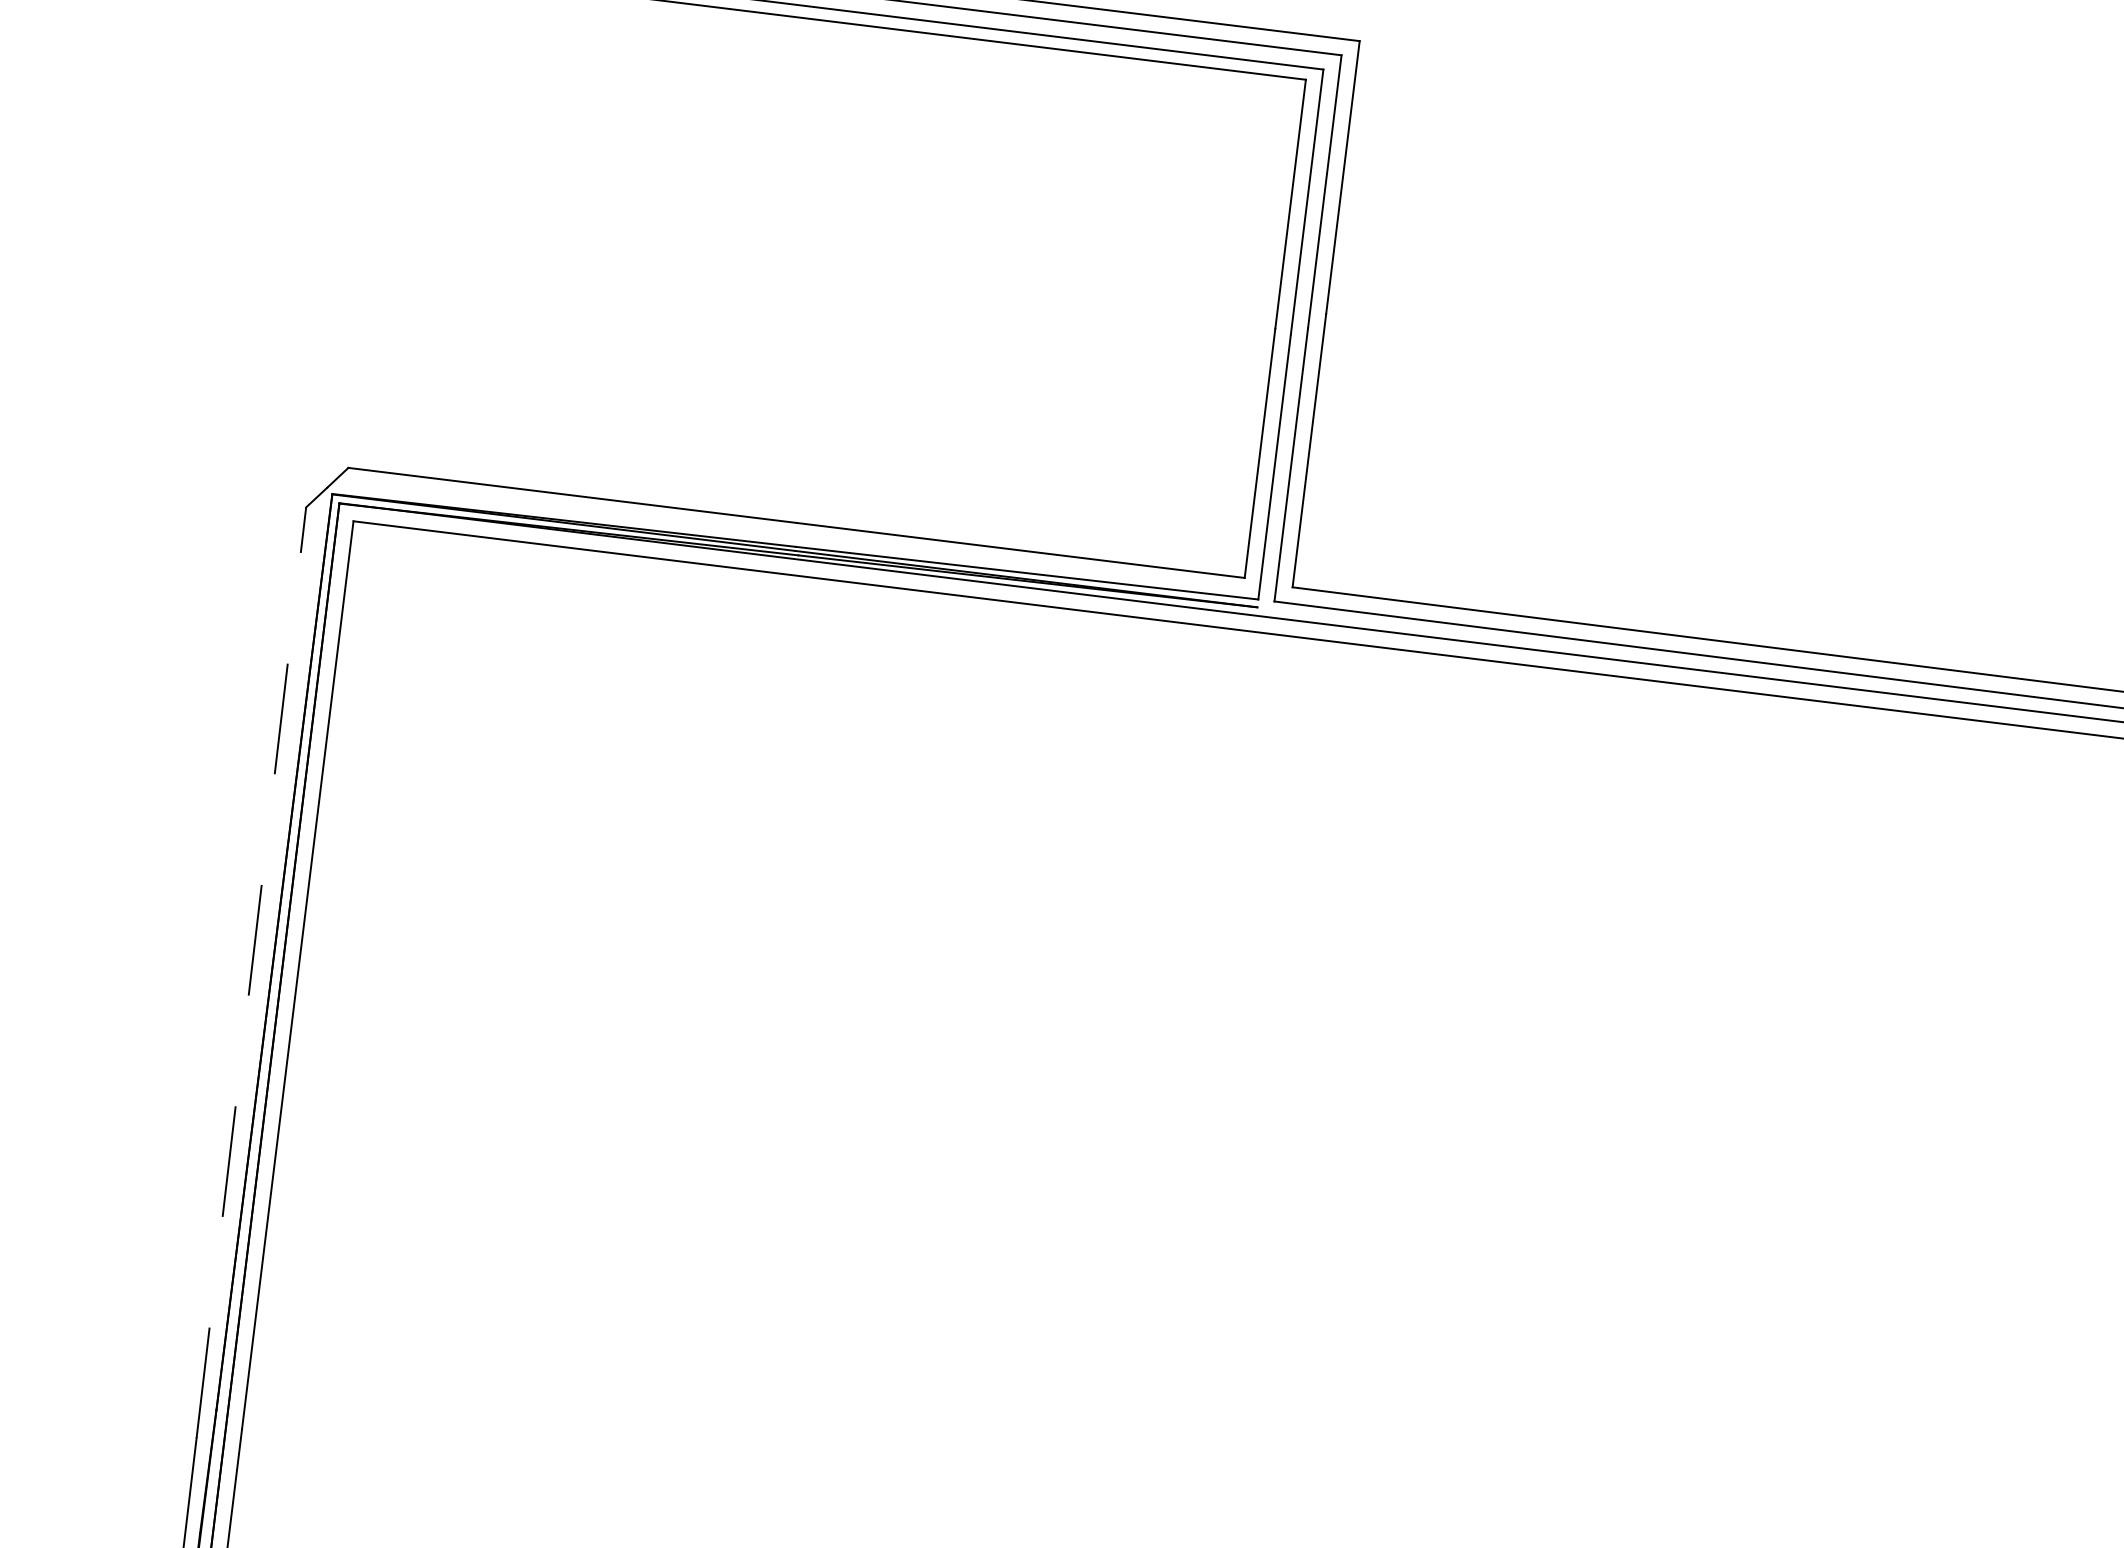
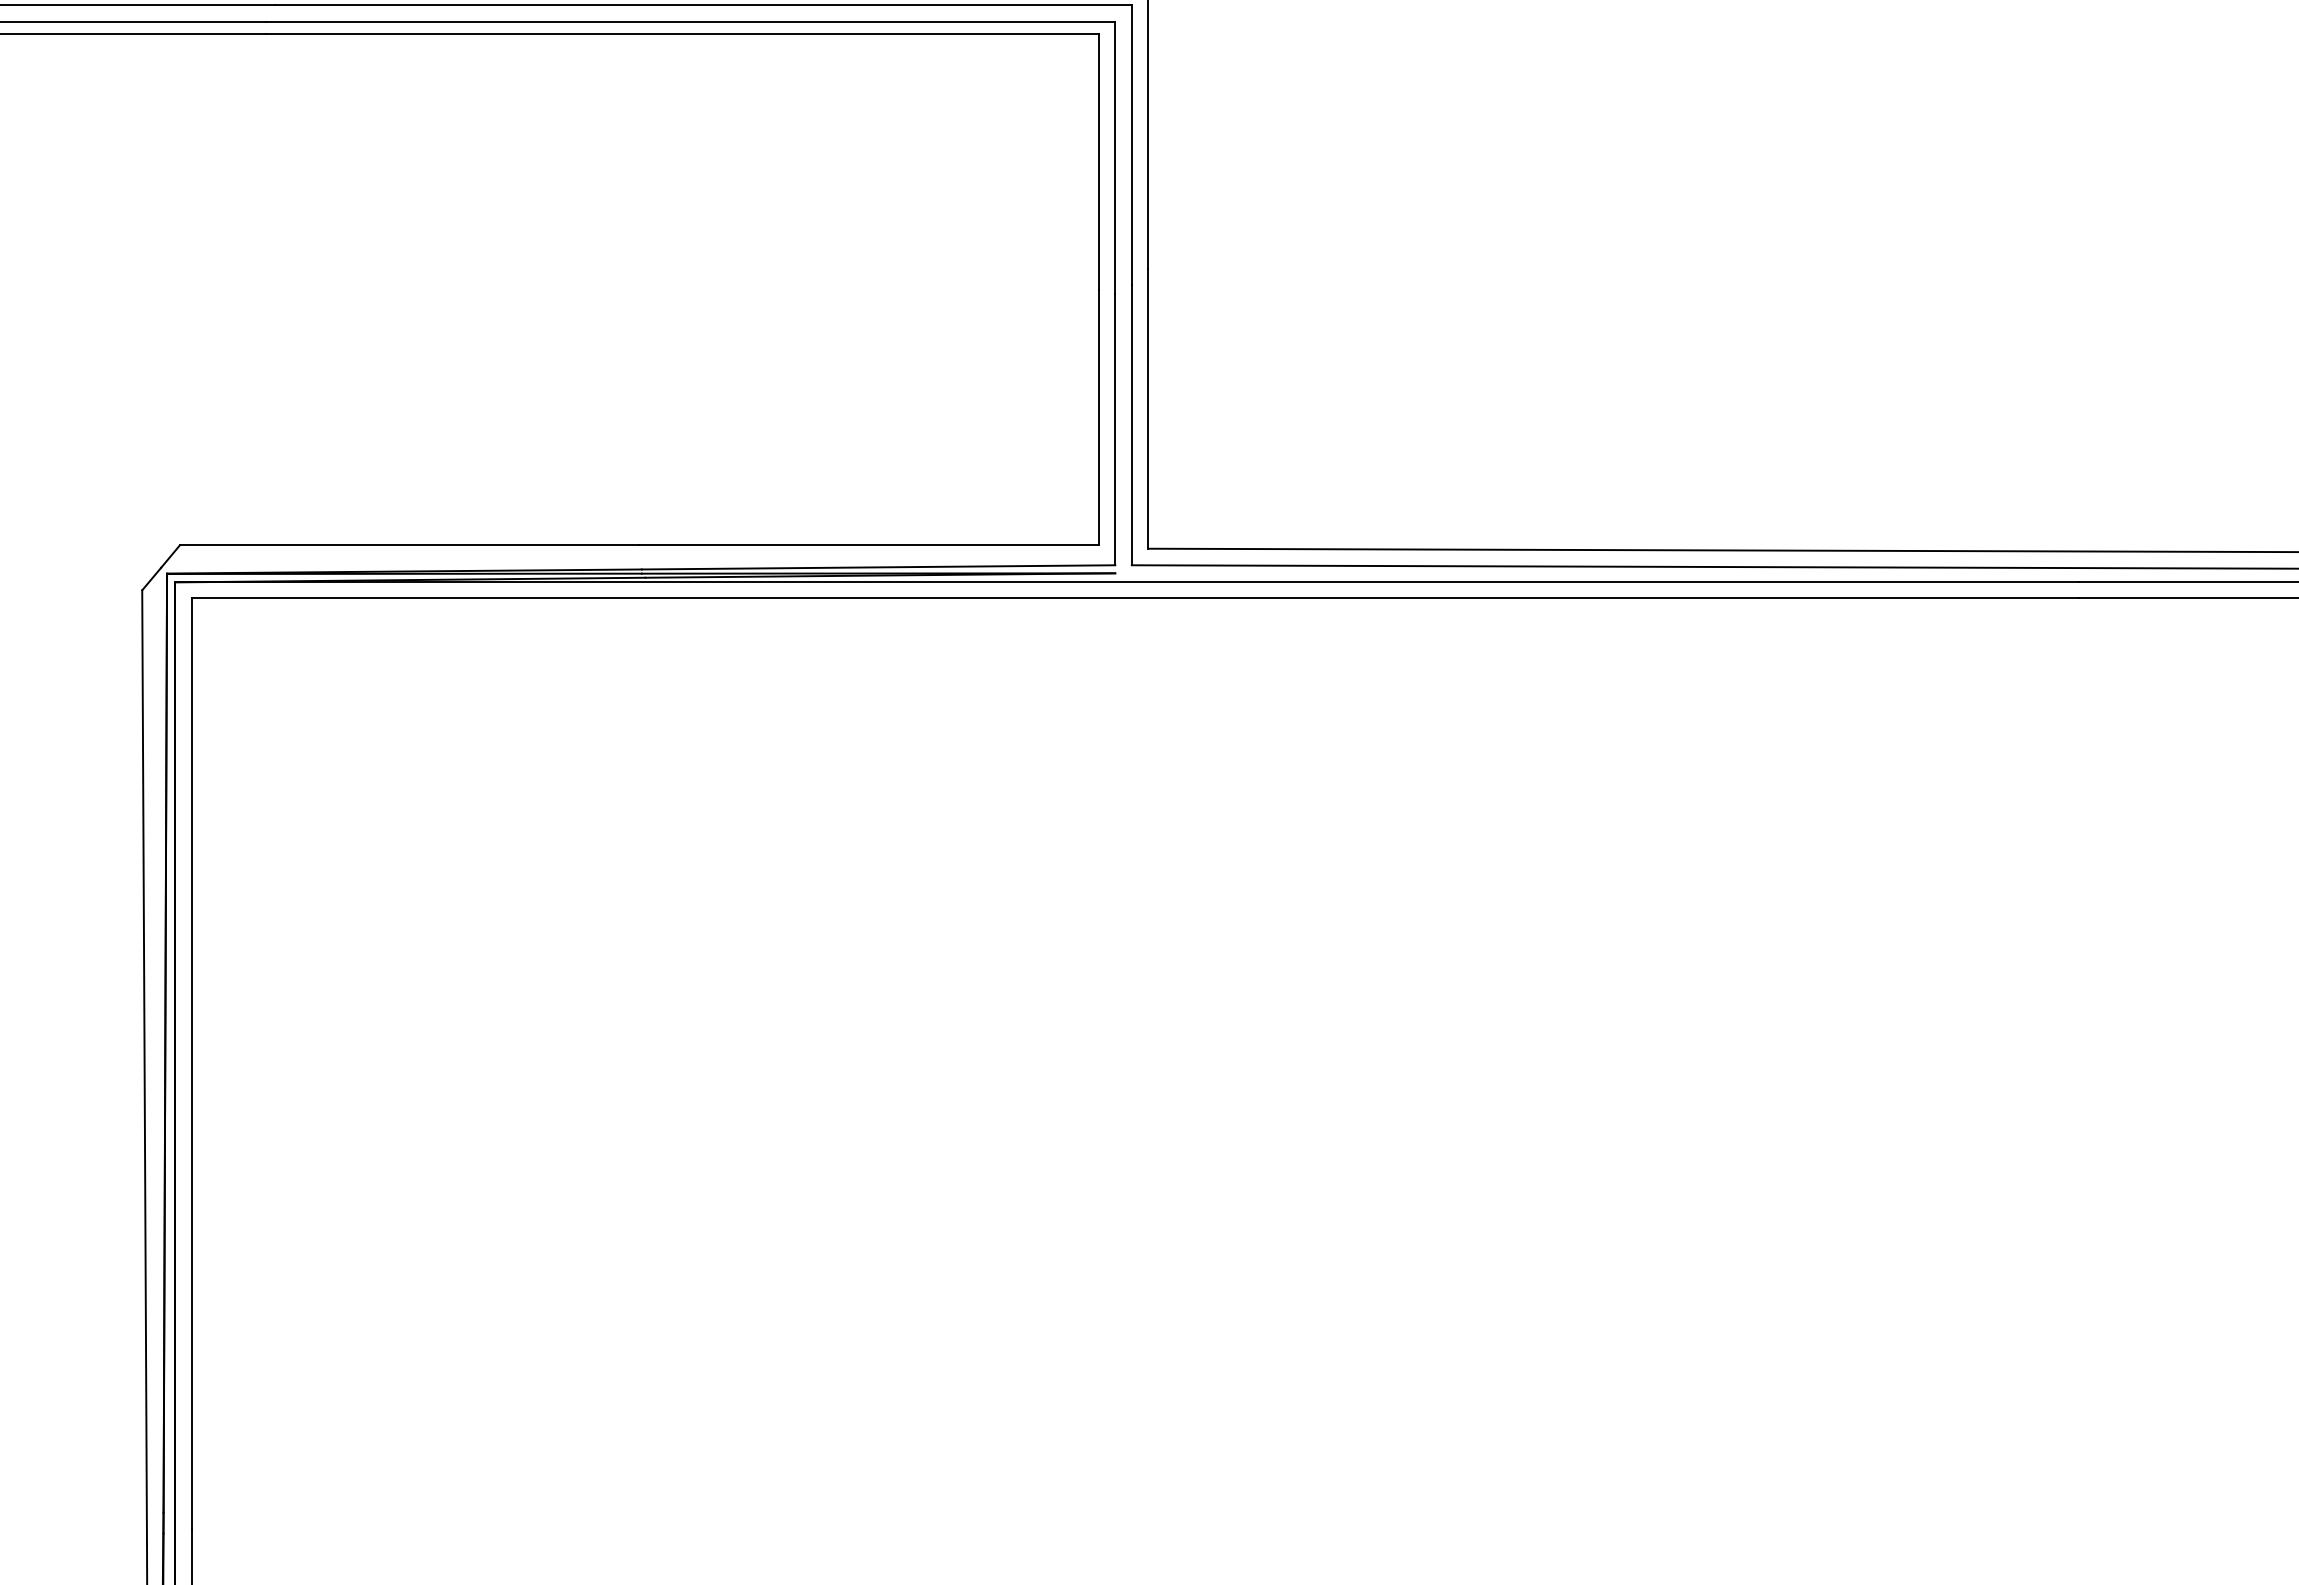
line: (251, 973) -> (144, 1067), dashed -> solid

